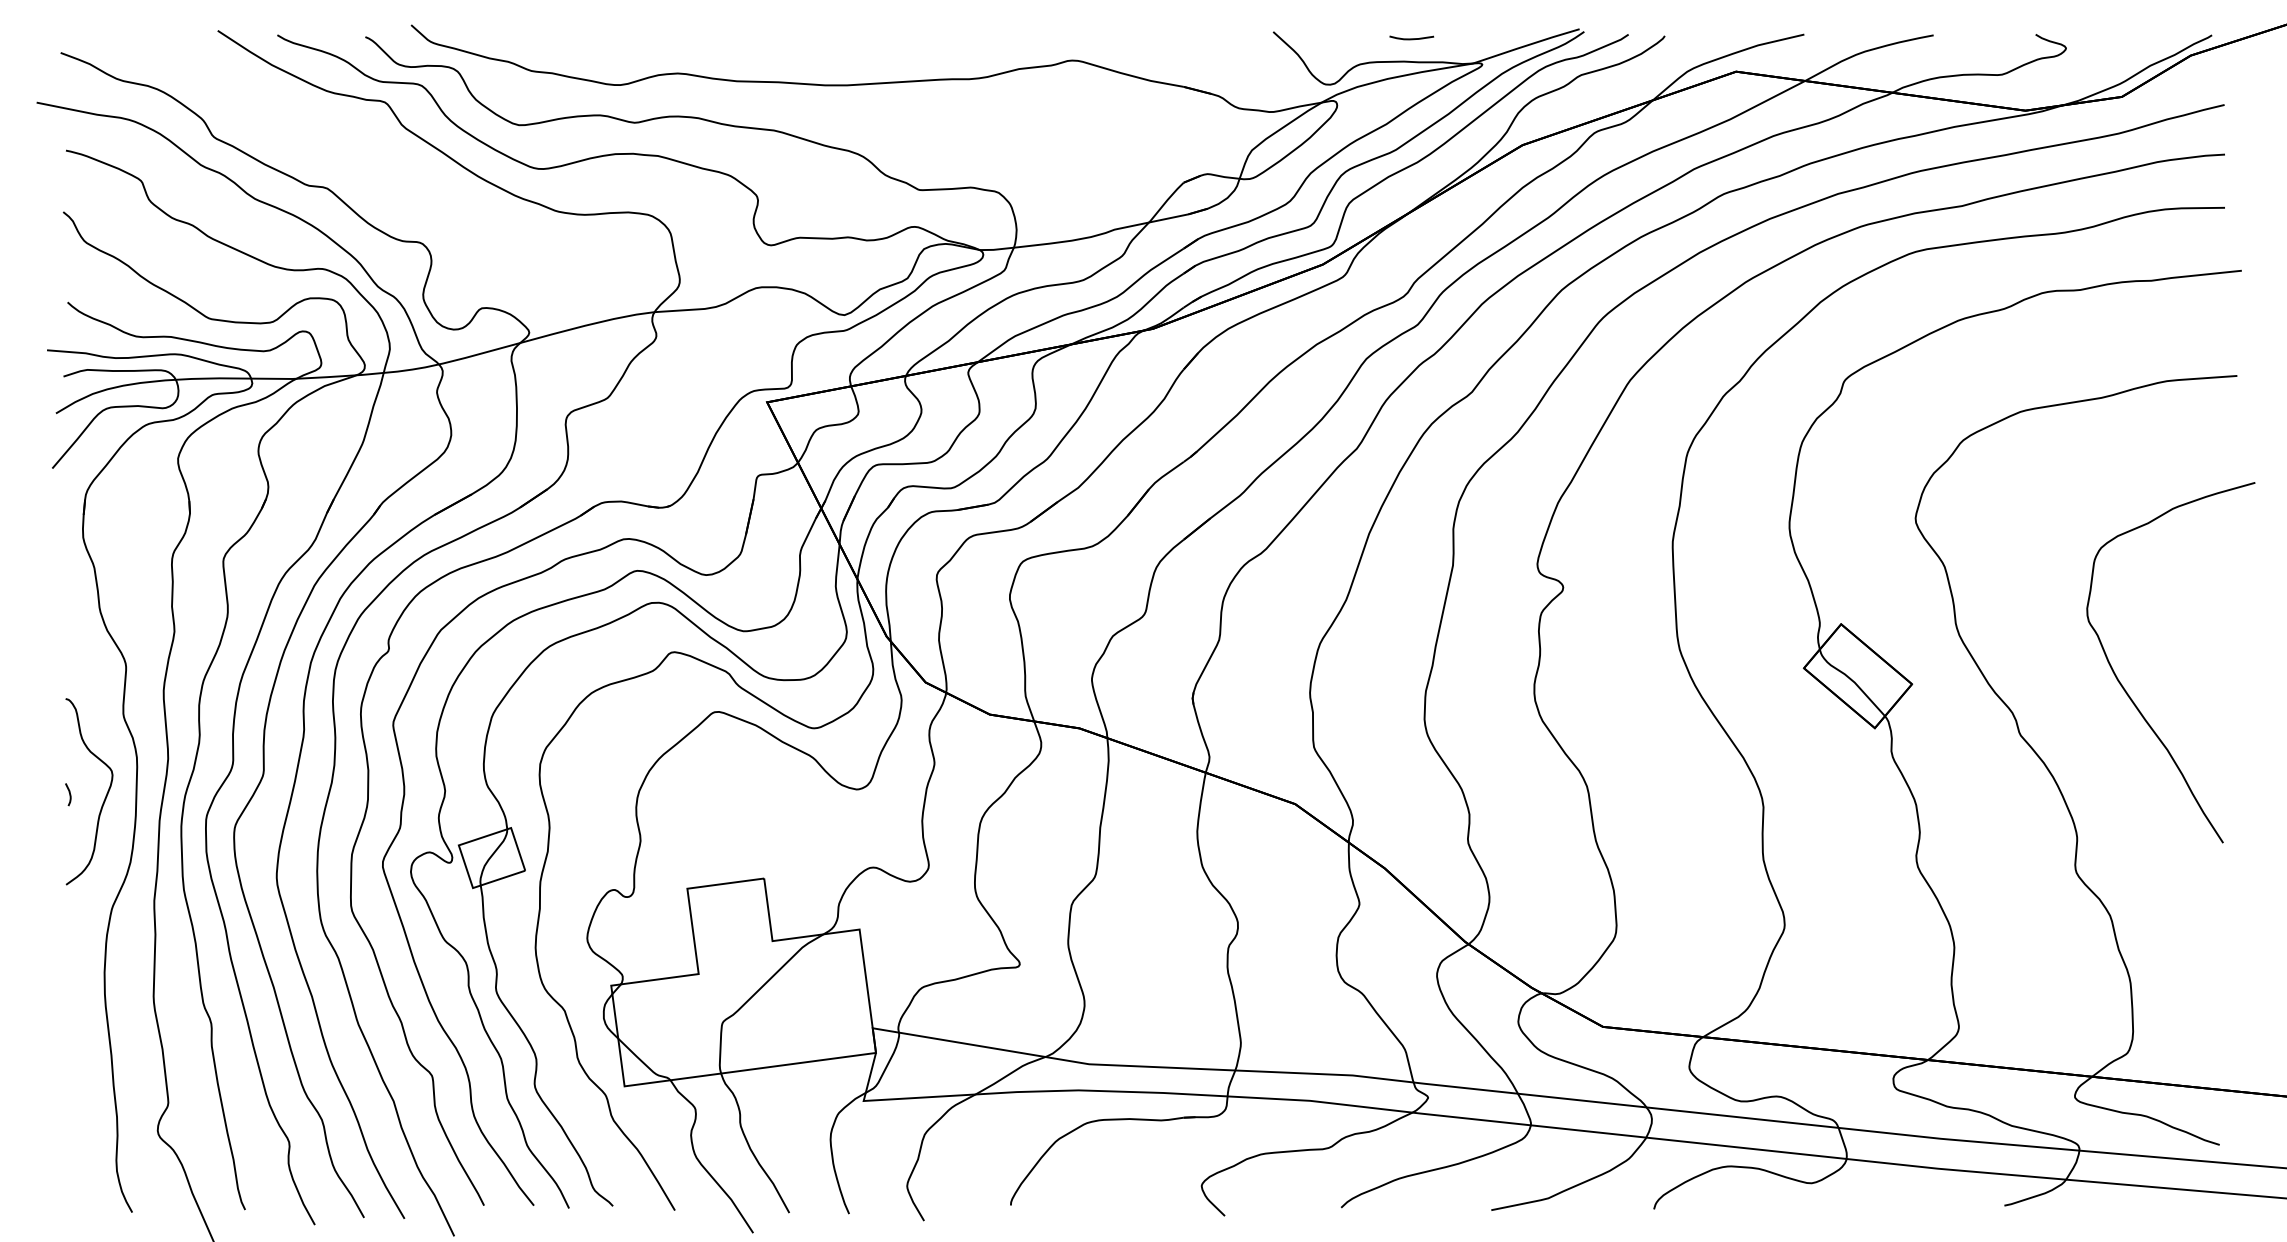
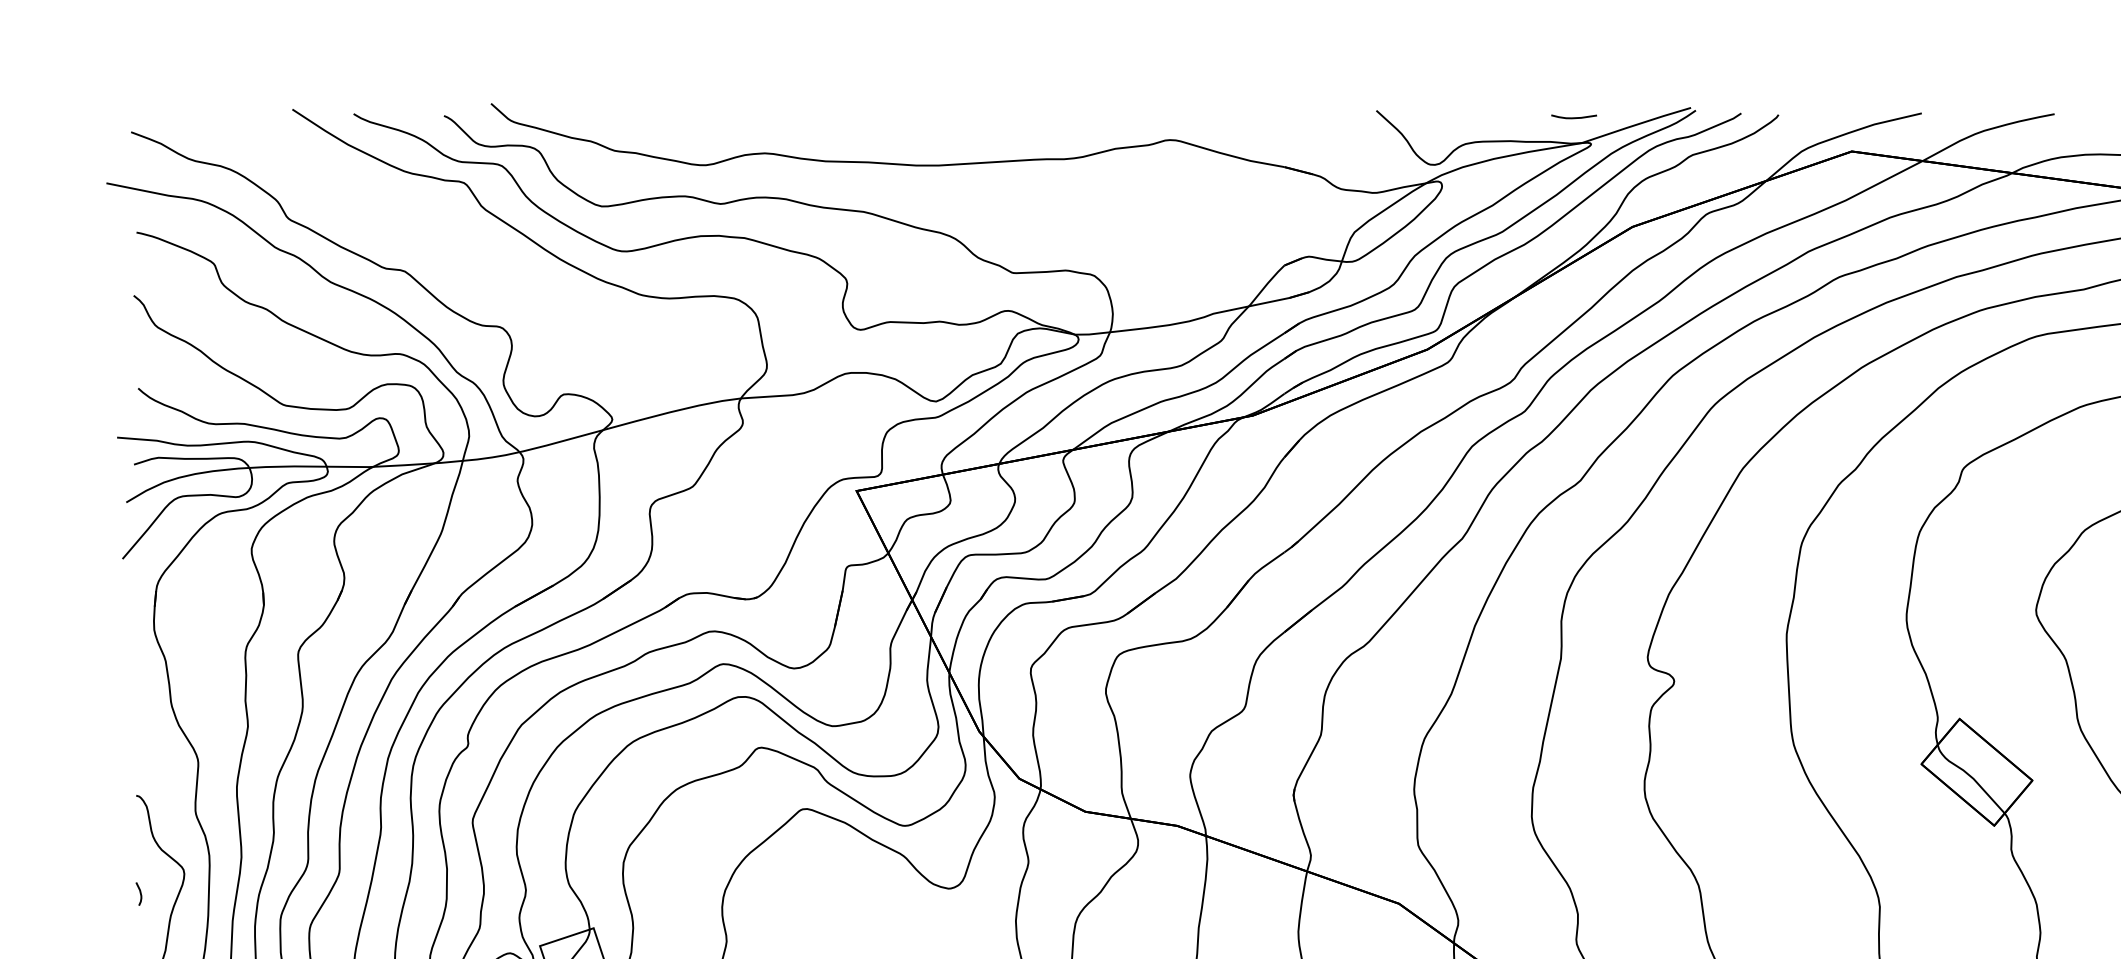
curve: (1411, 38) -> (1573, 117), moved

